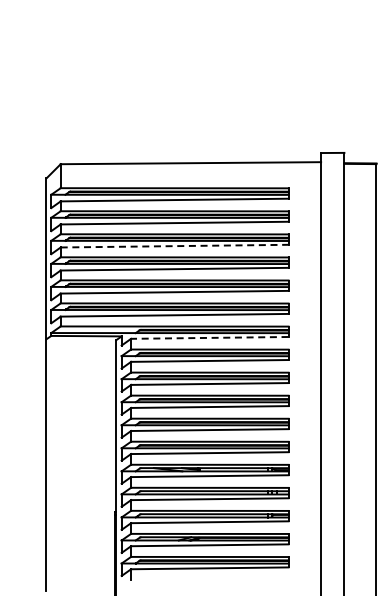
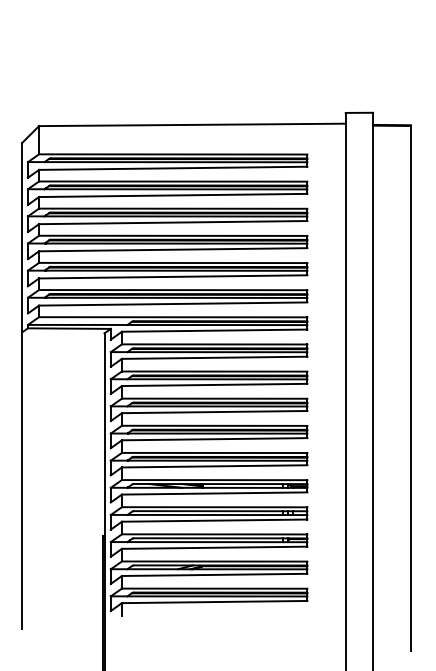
line: (174, 246) -> (173, 223), dashed -> solid
line: (209, 337) -> (214, 330), dashed -> solid

